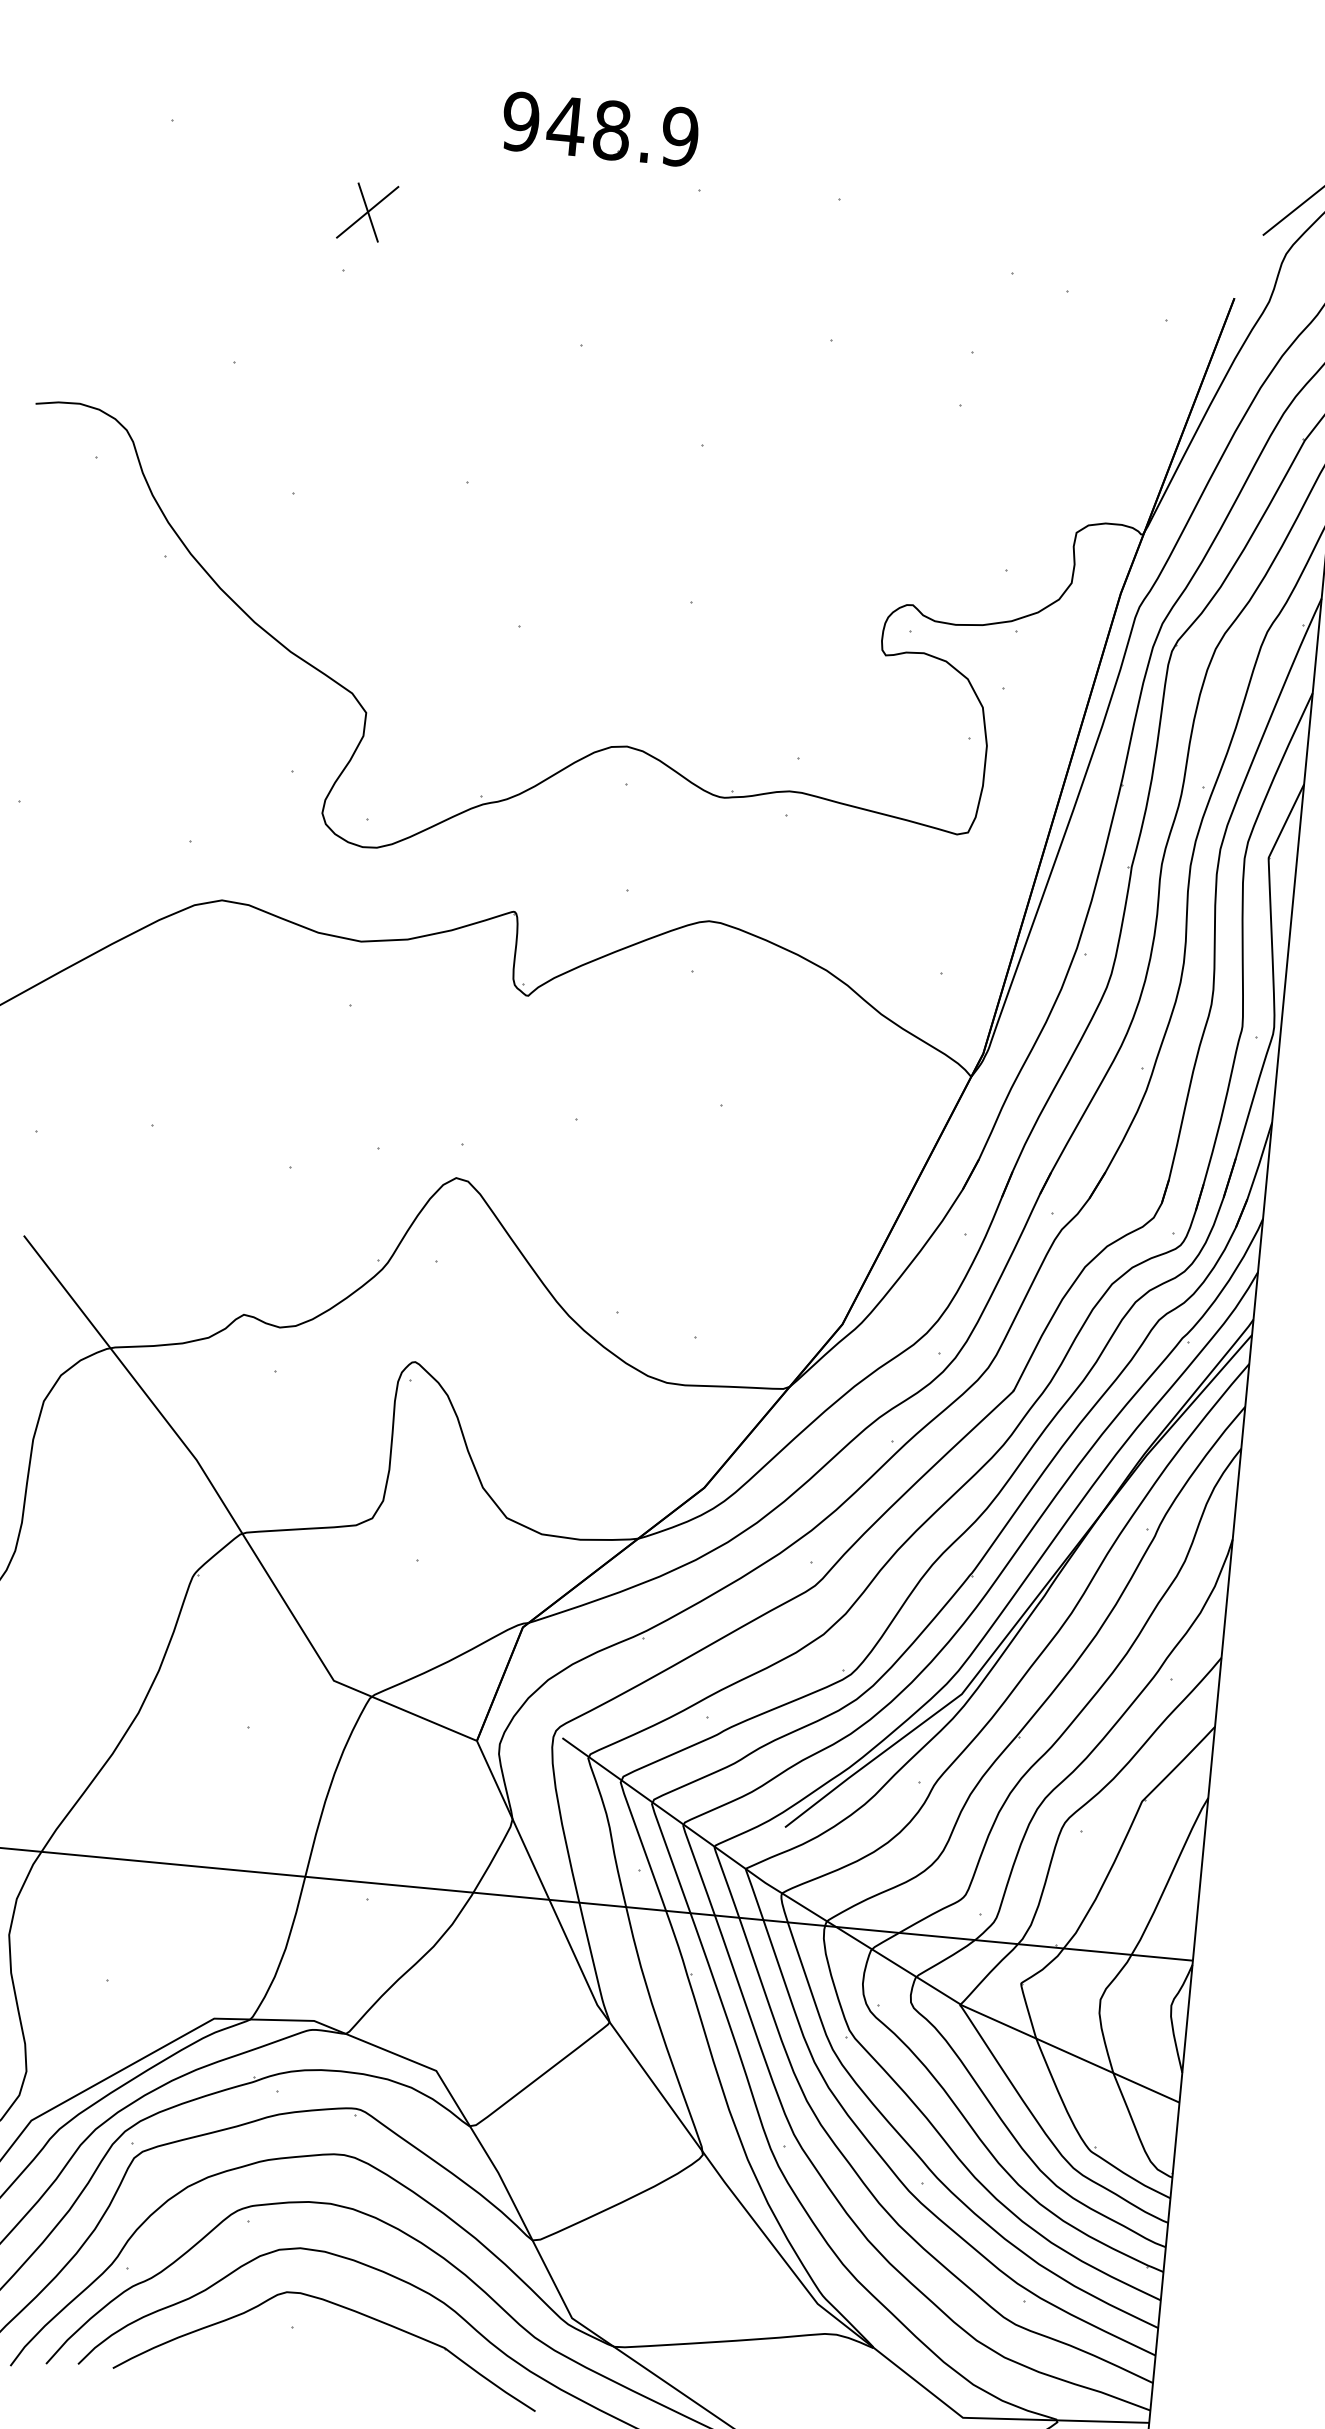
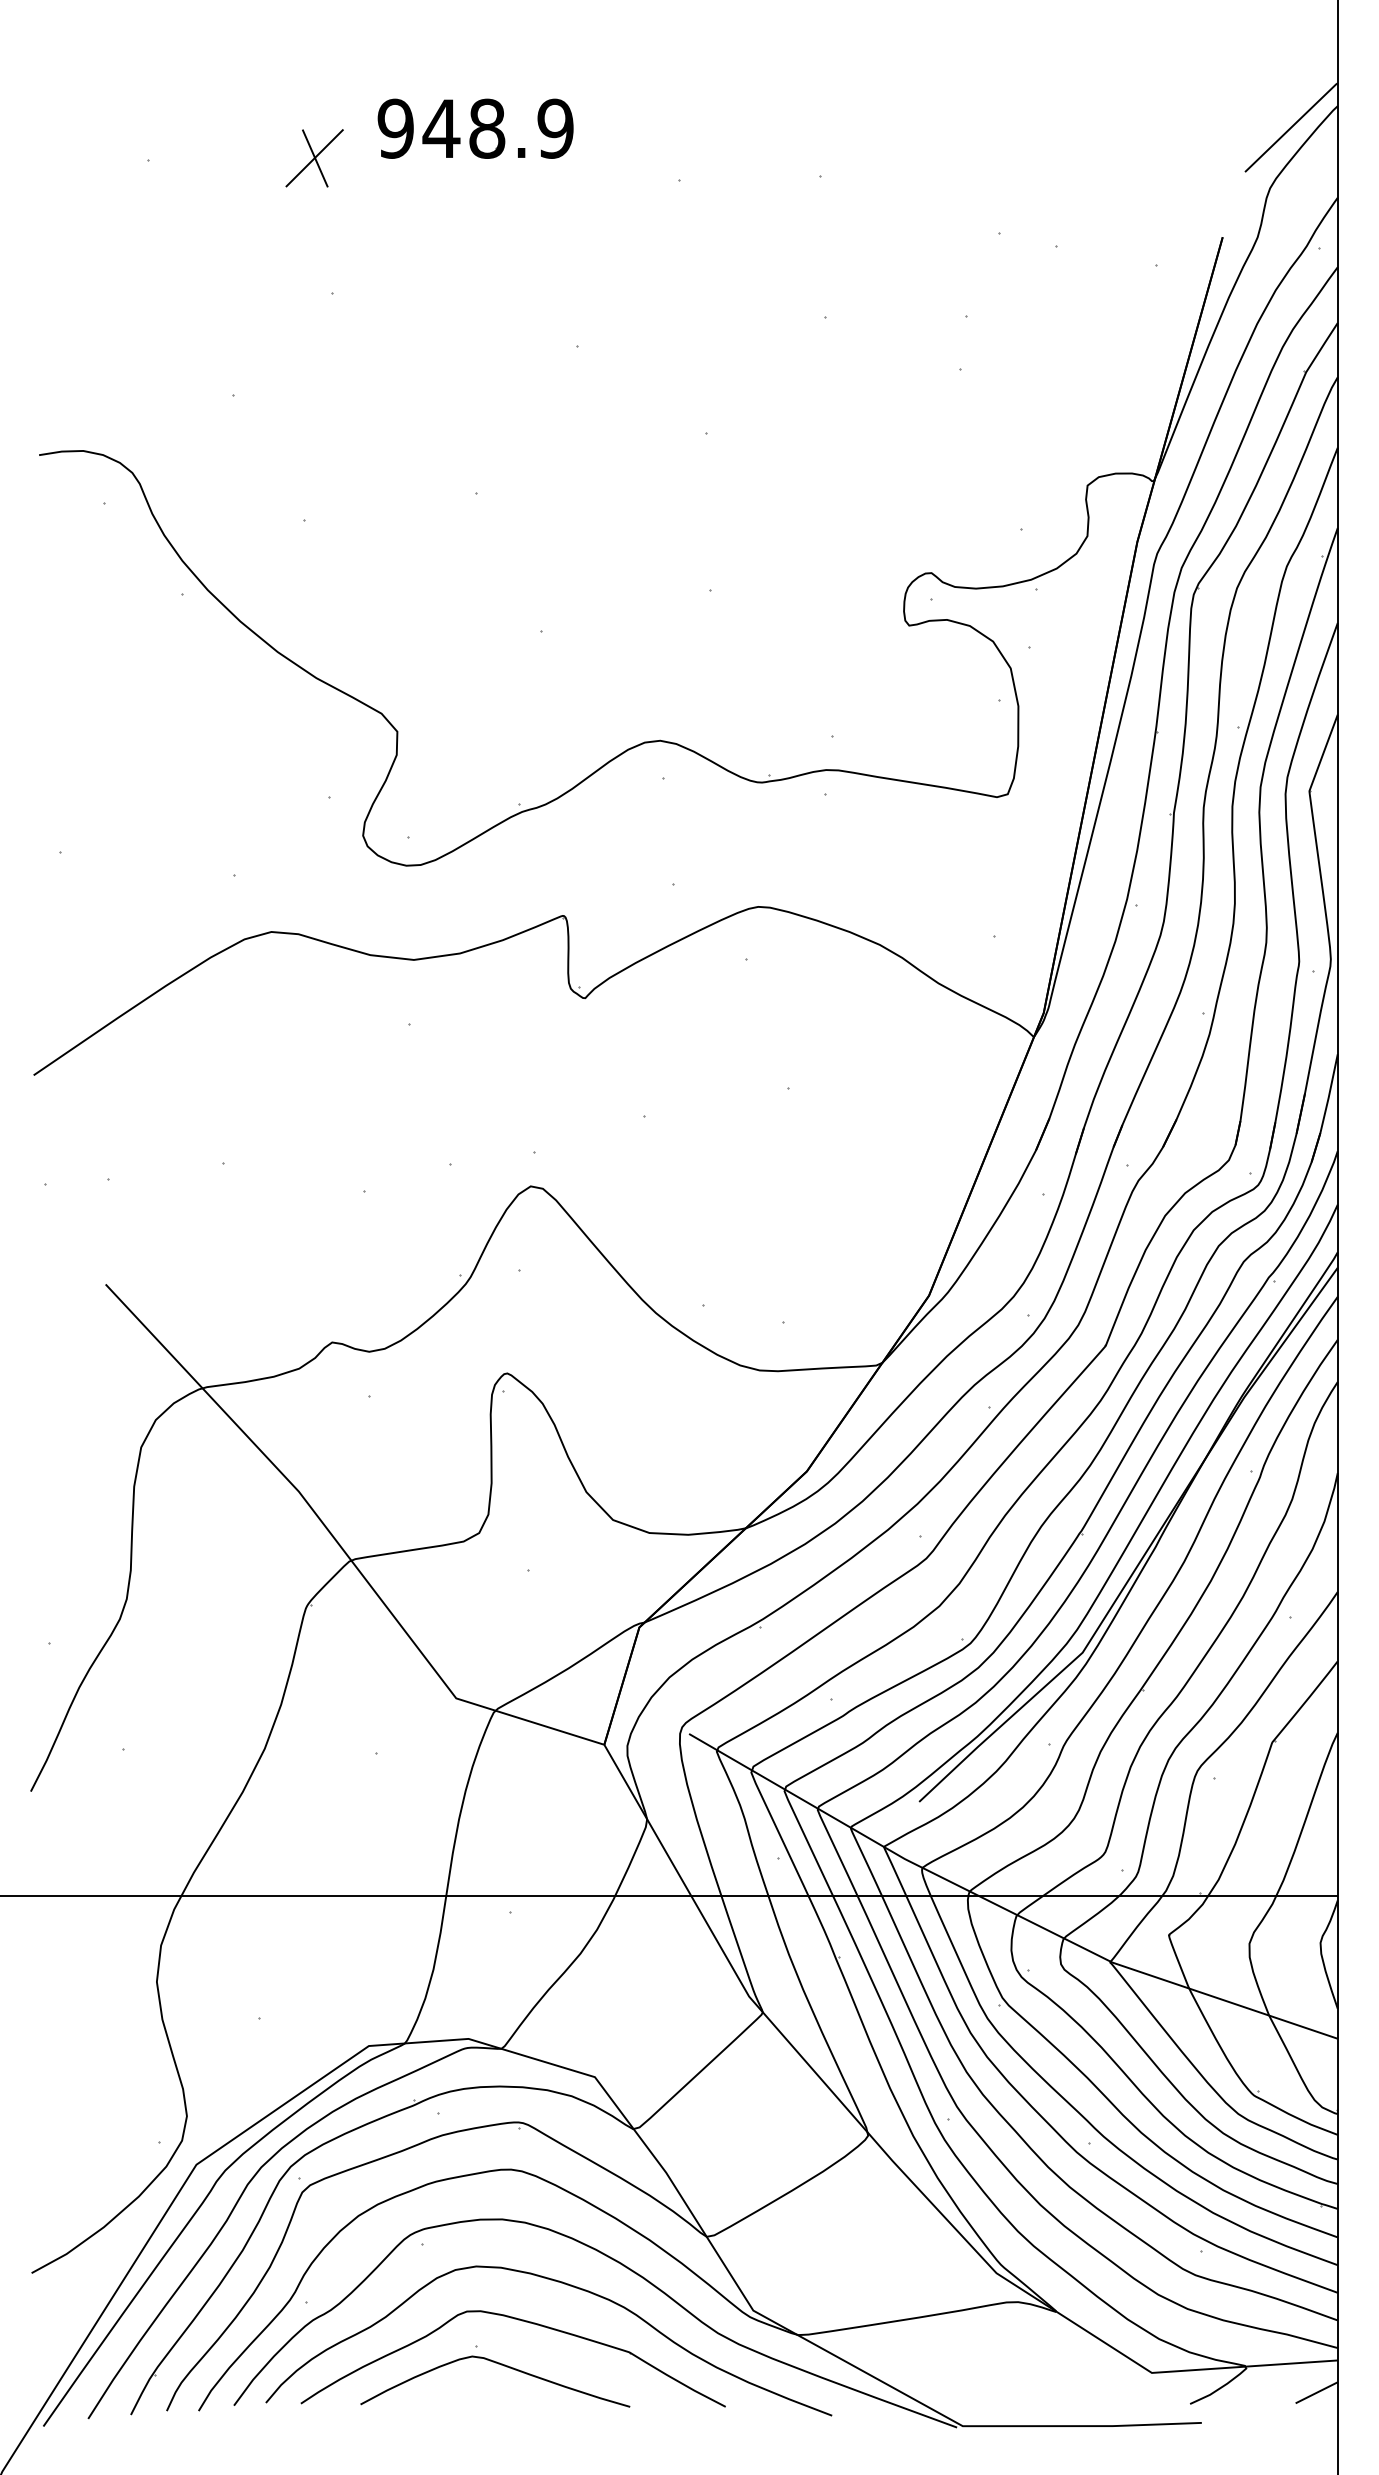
part: (600, 129) -> (475, 128), moved
part: (367, 212) -> (314, 158), moved
curve: (316, 2349) -> (501, 2365), added

